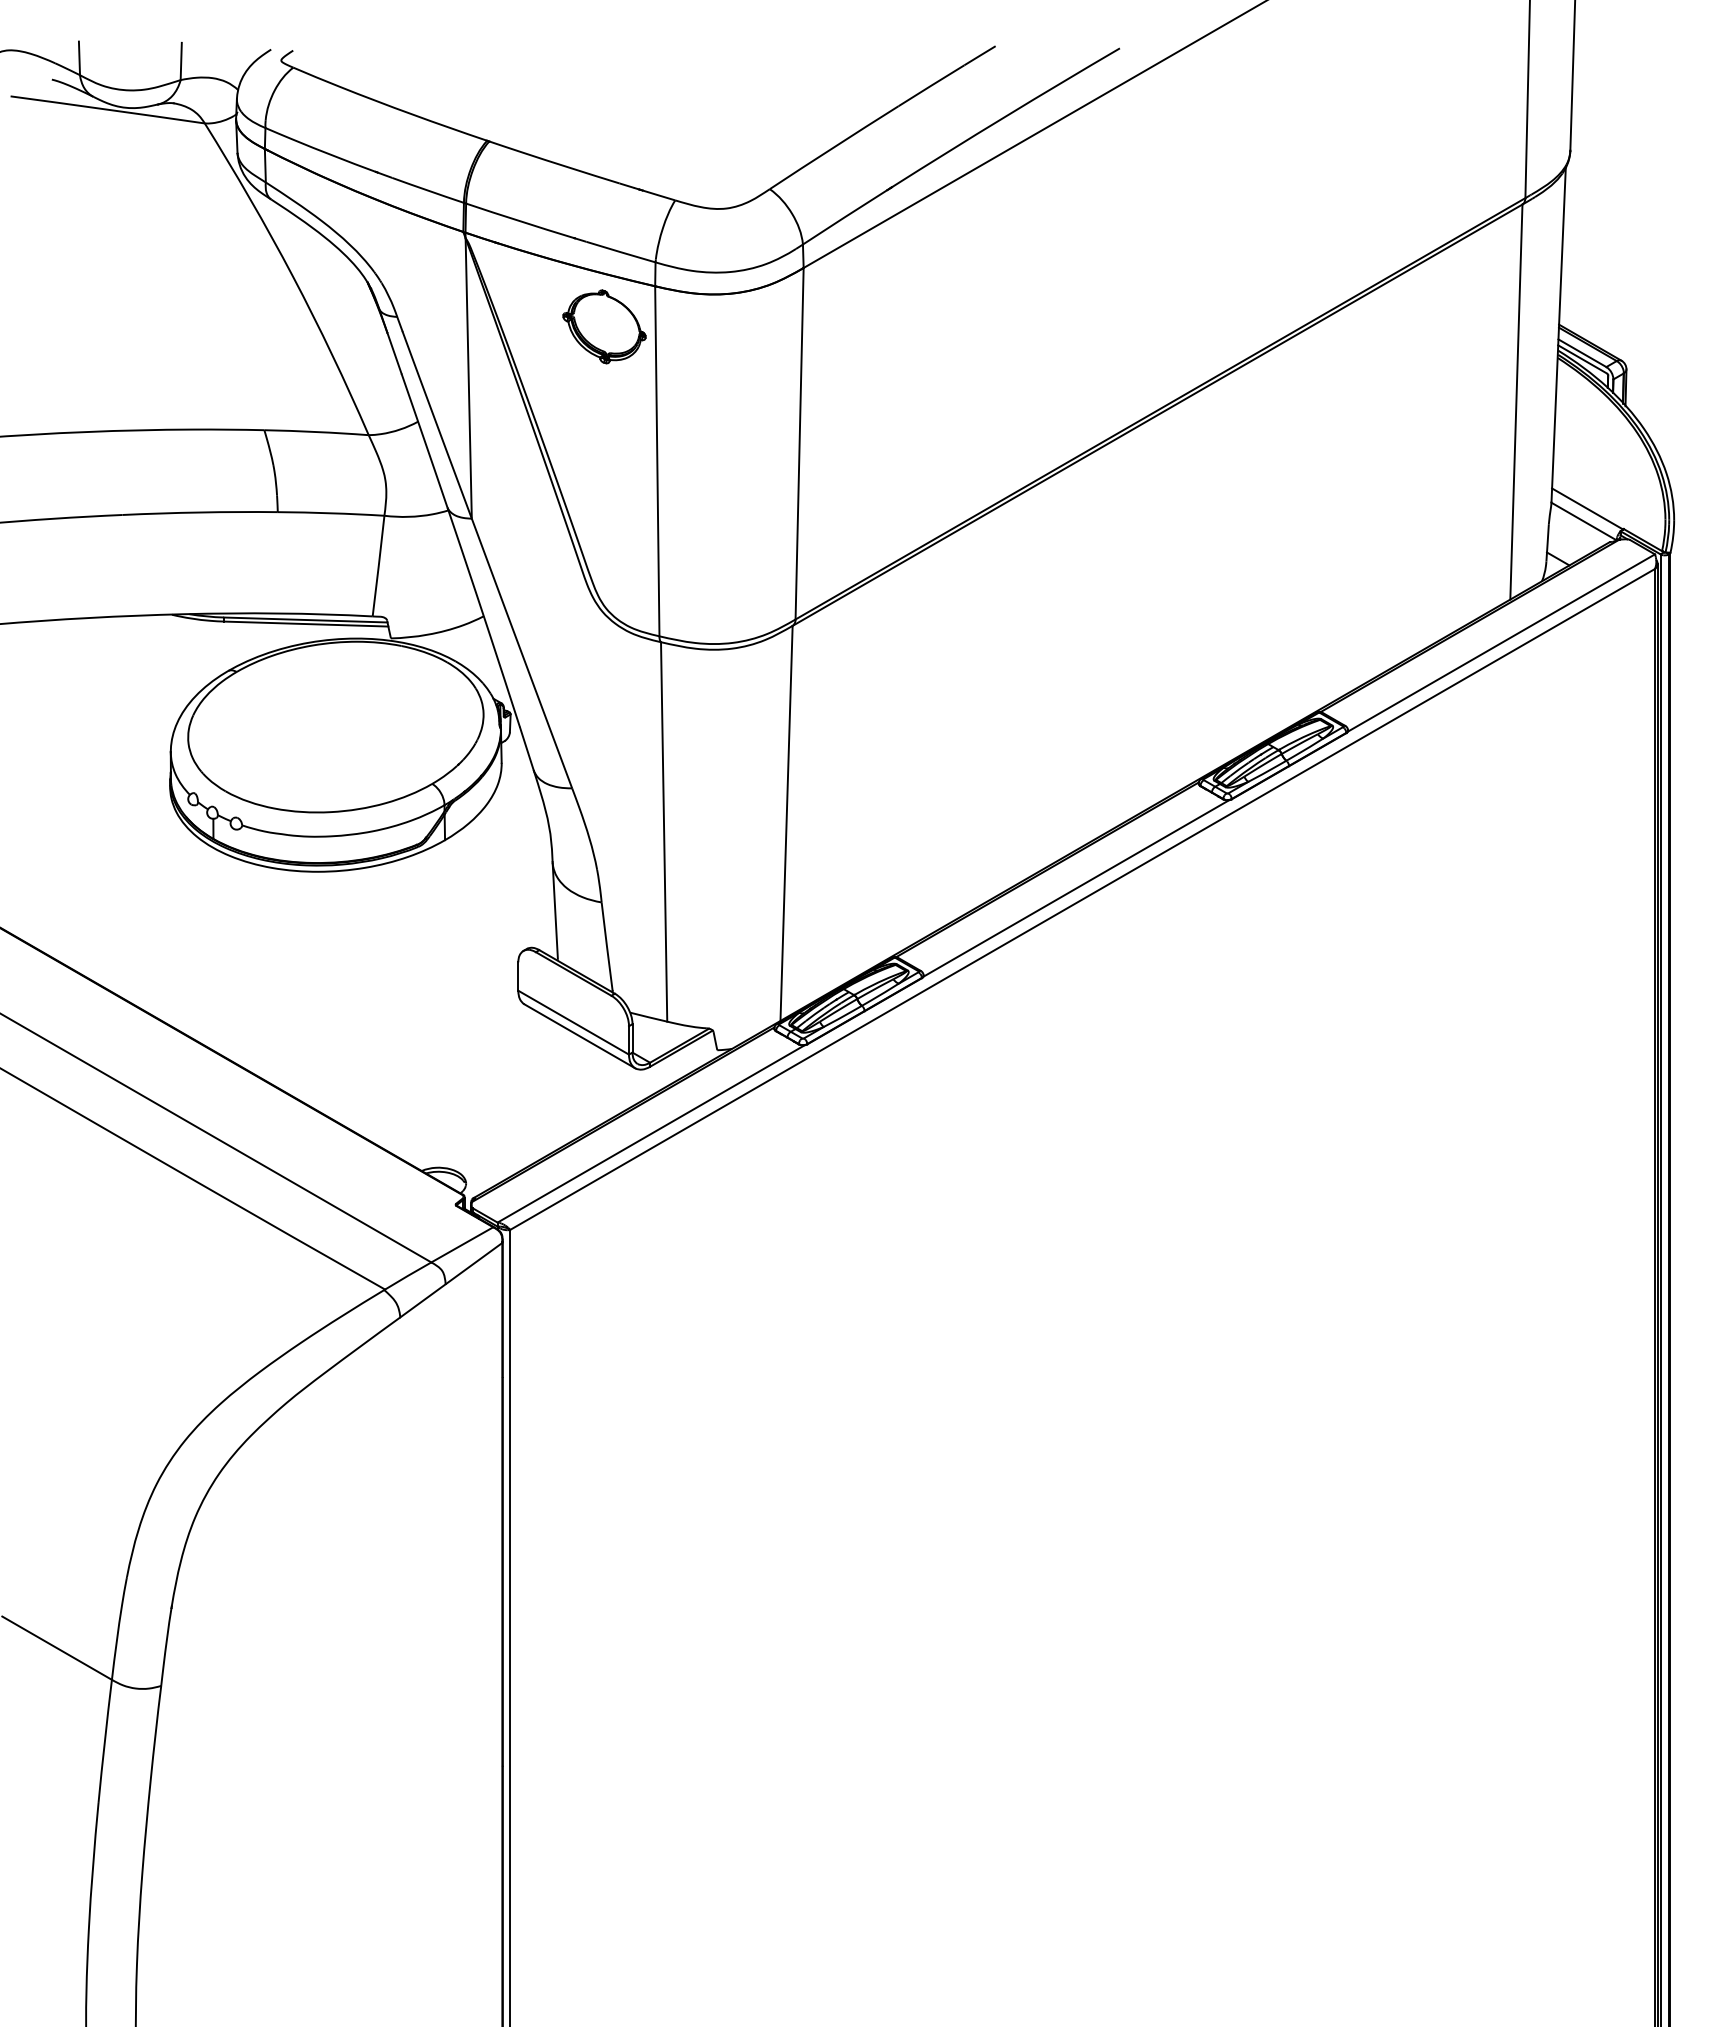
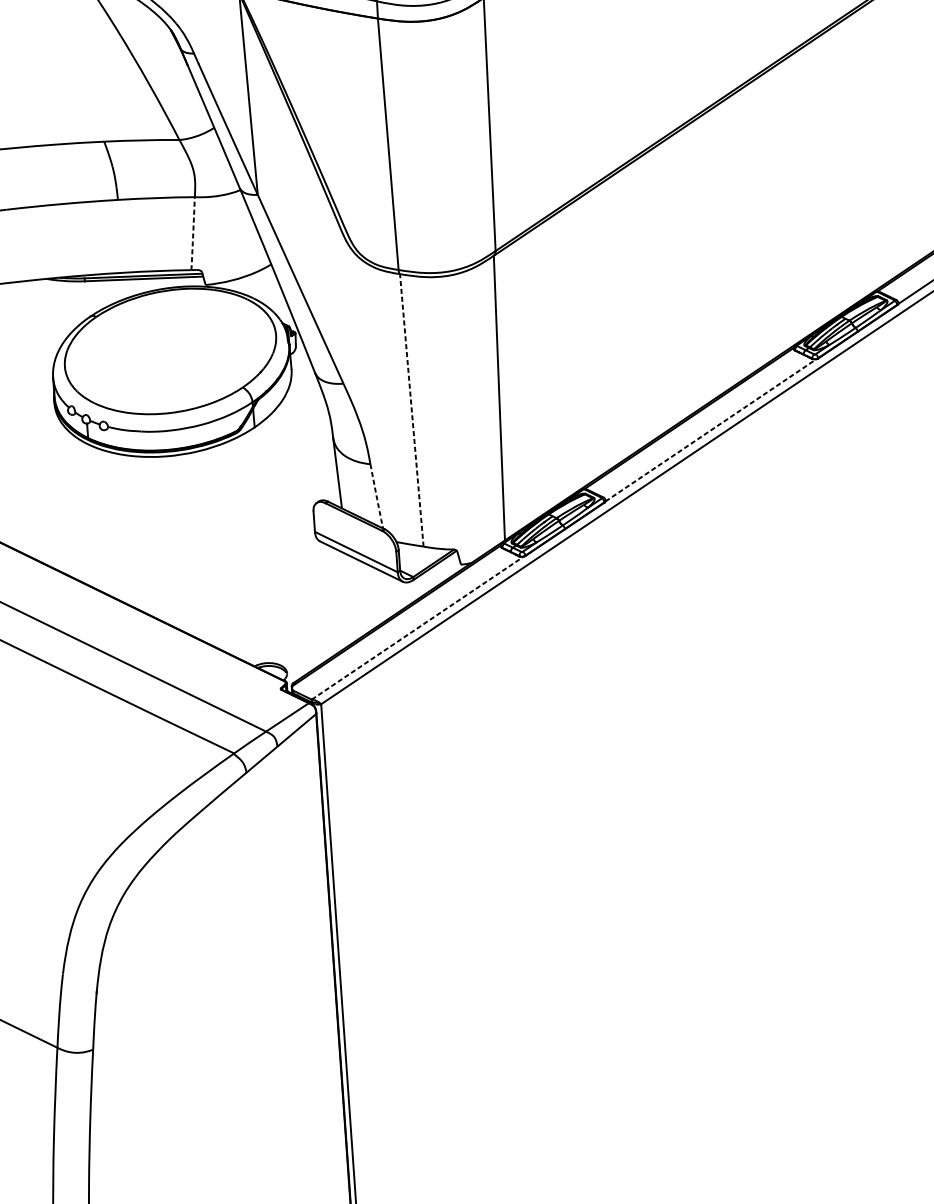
part: (604, 326) -> (343, 50), removed
arc: (378, 566) -> (193, 233), solid -> dashed
line: (664, 831) -> (412, 410), solid -> dashed
line: (1076, 888) -> (711, 430), solid -> dashed
arc: (607, 946) -> (376, 495), solid -> dashed
line: (651, 1133) -> (417, 627), solid -> dashed

